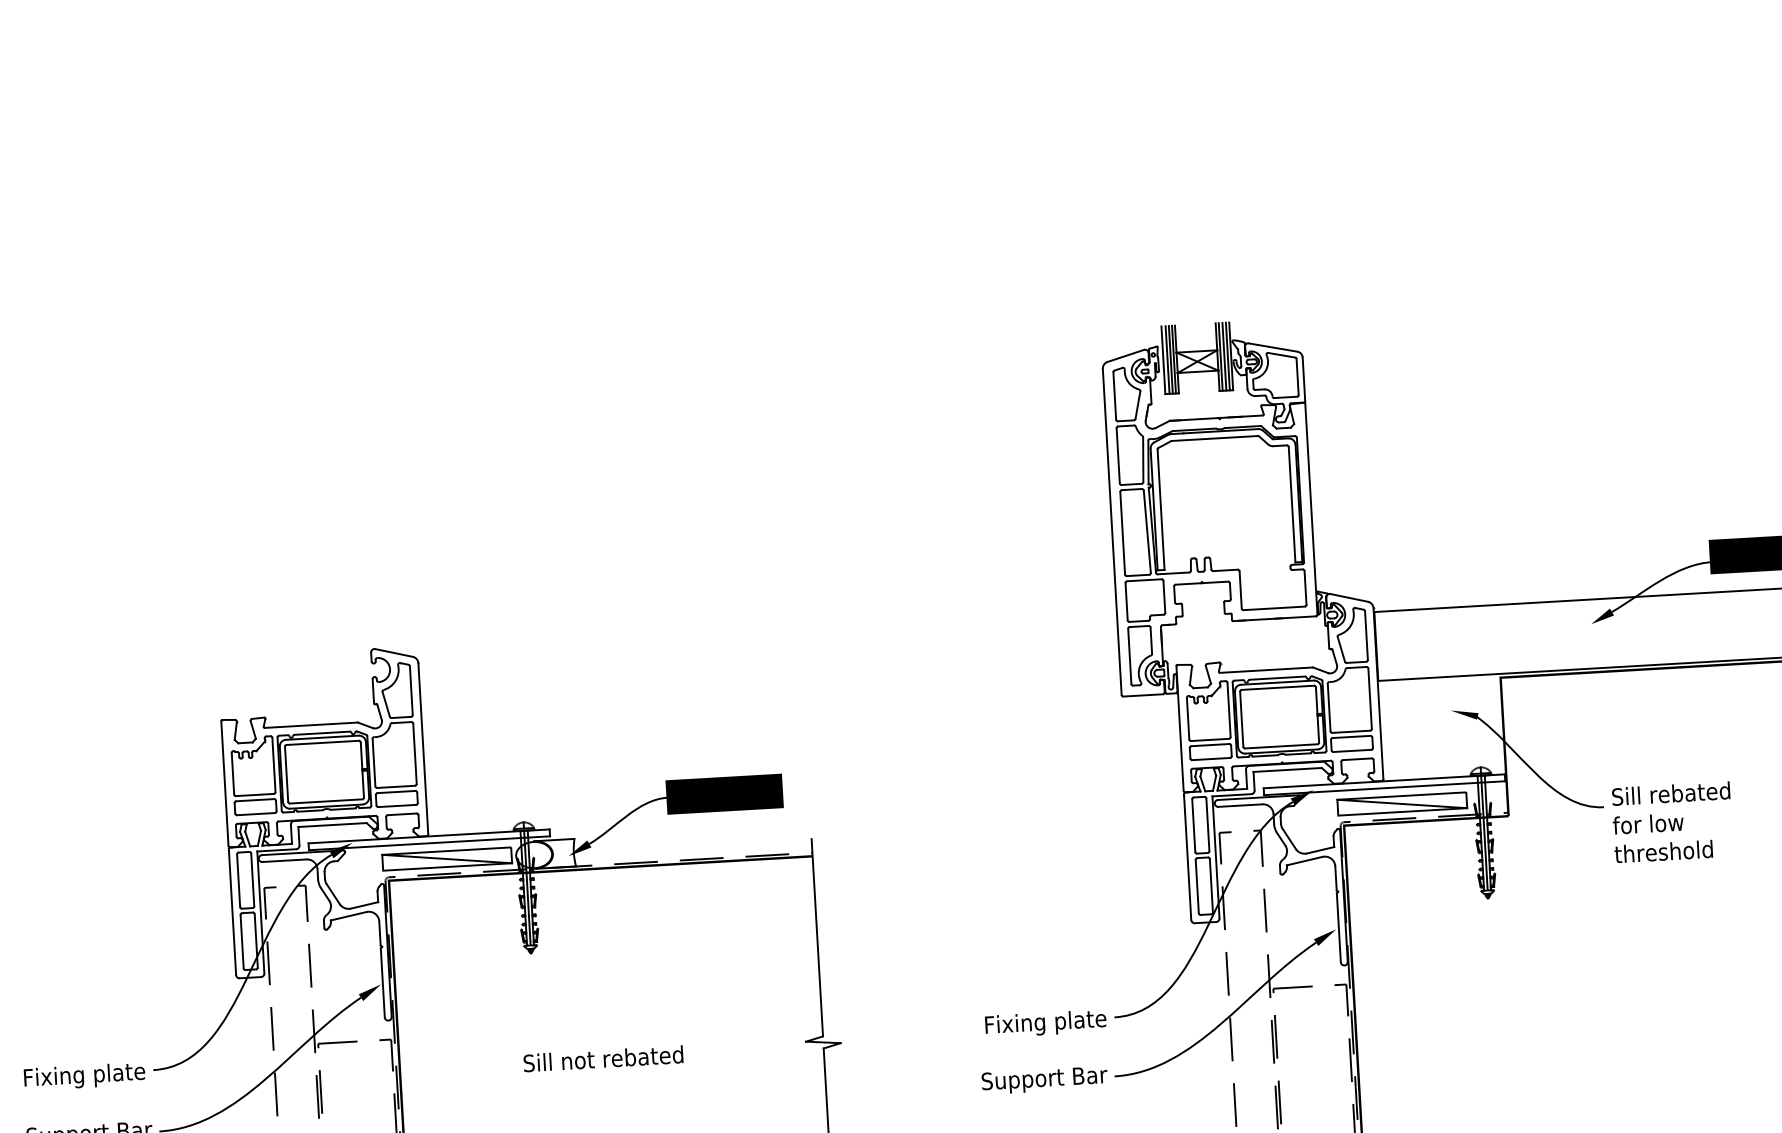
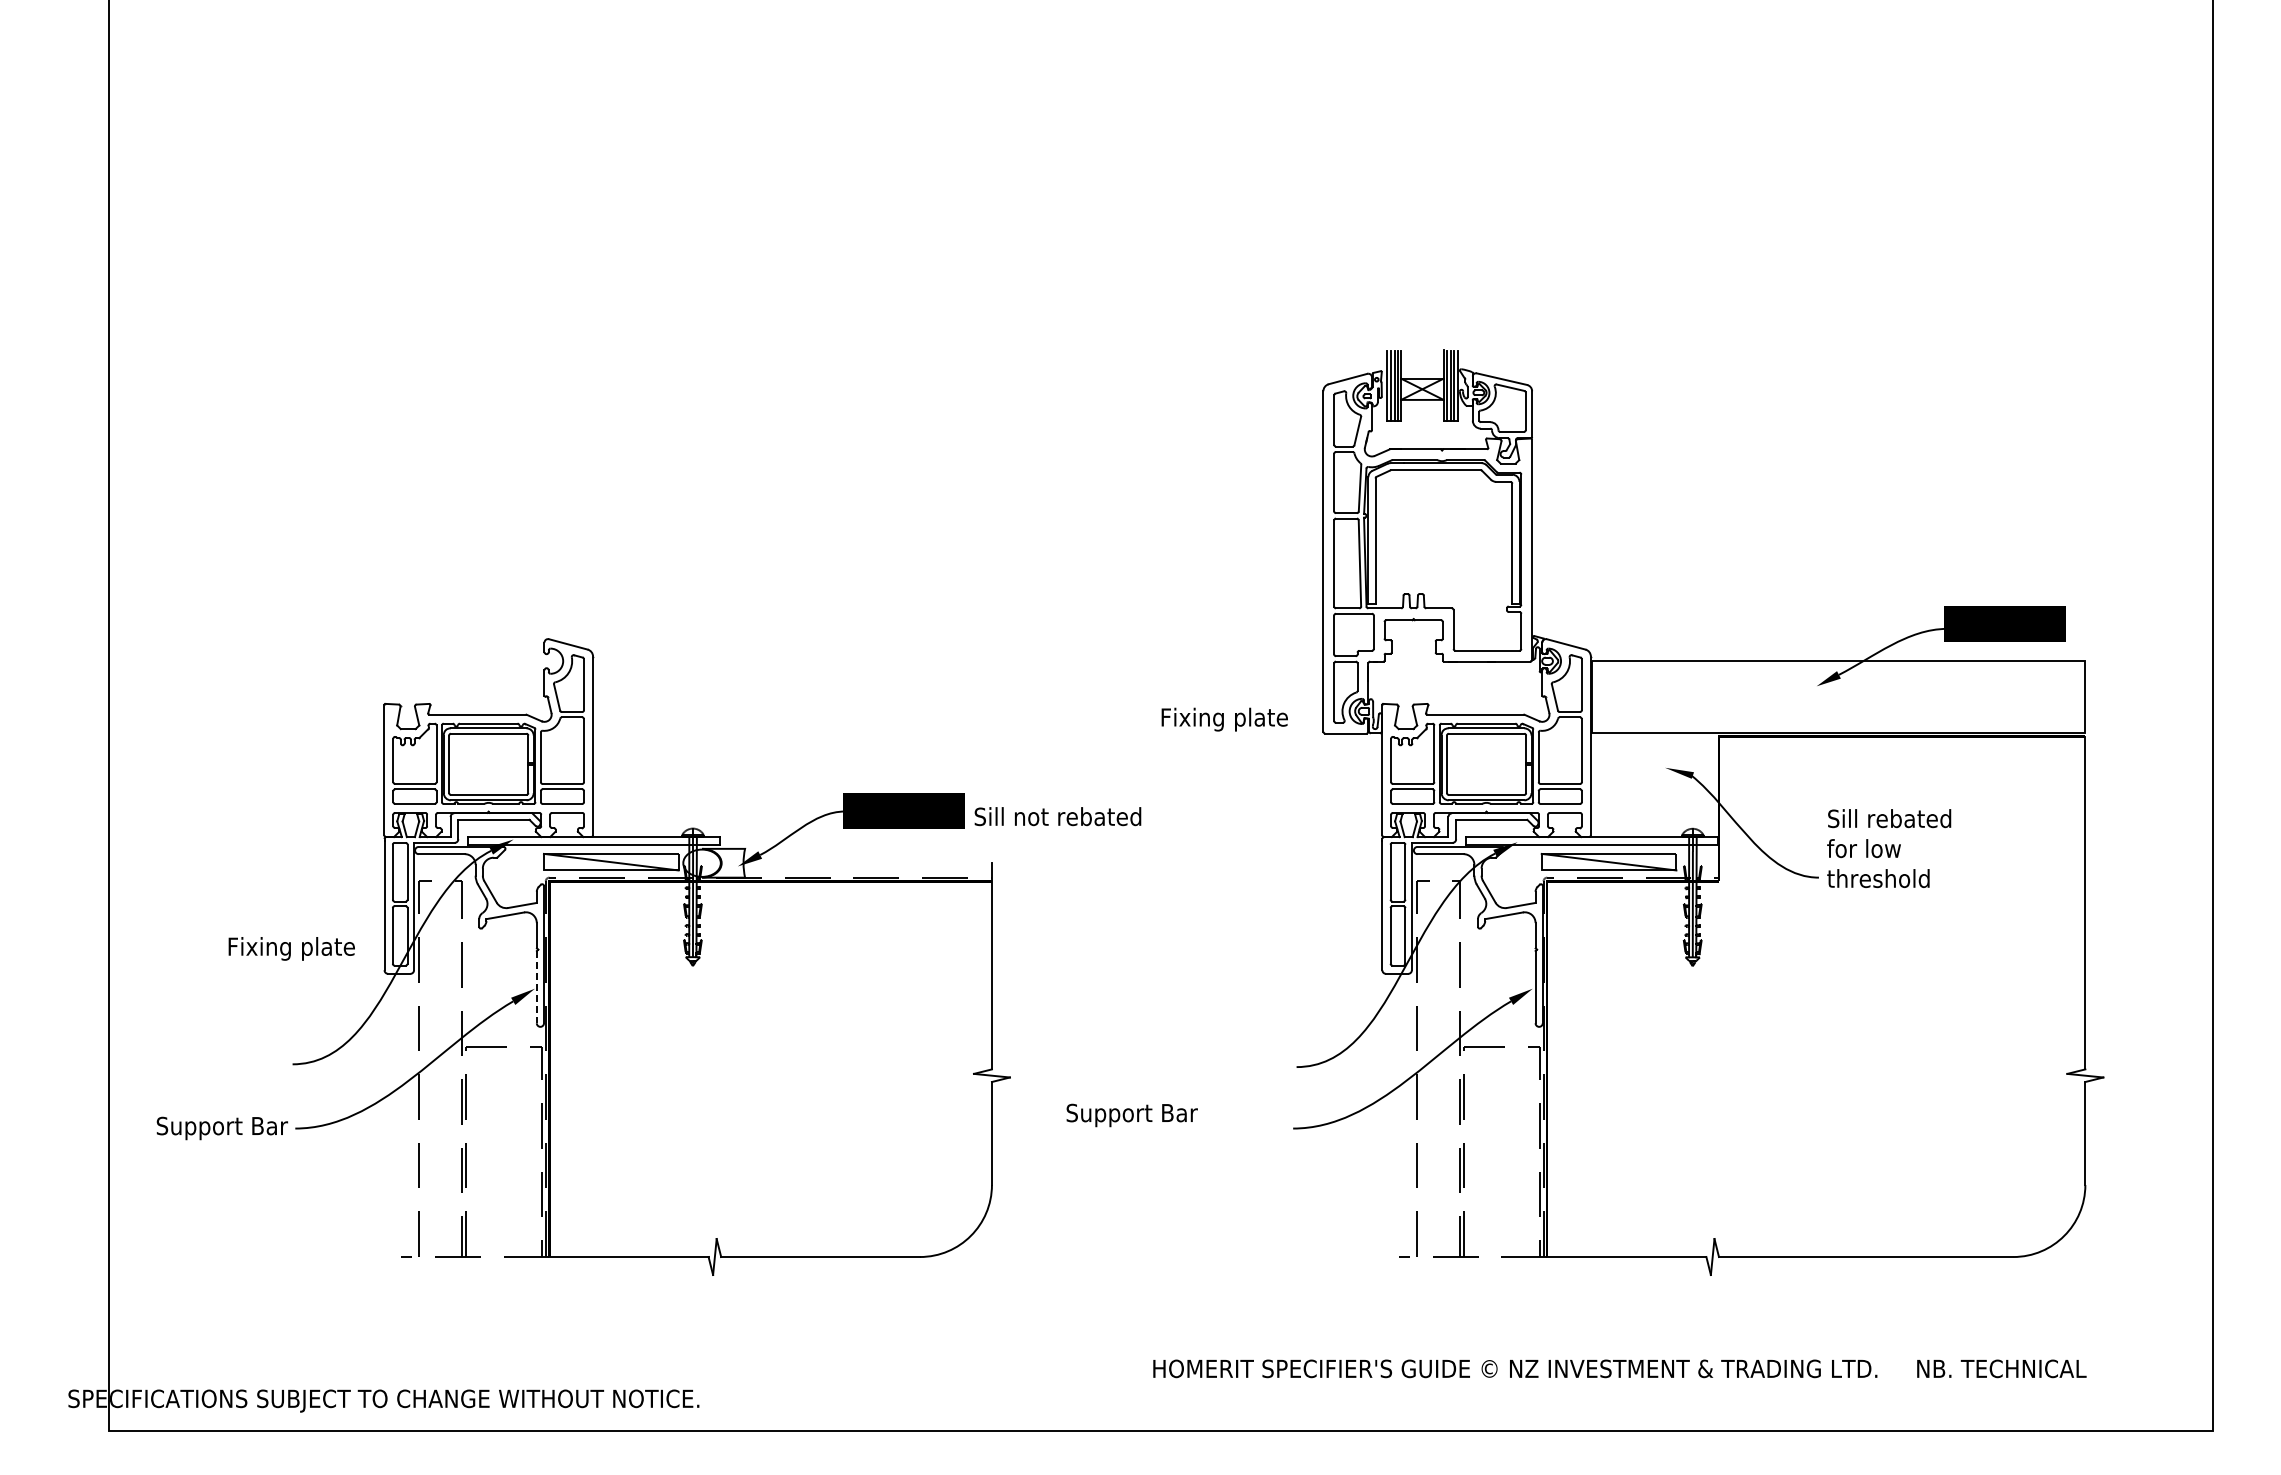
text: (1672, 822) -> (1889, 848), moved
line: (382, 983) -> (536, 987), solid -> dashed
text: (1045, 1023) -> (1224, 719), moved
text: (602, 1058) -> (1057, 816), moved
text: (84, 1076) -> (291, 948), moved
text: (1044, 1080) -> (1131, 1115), moved

